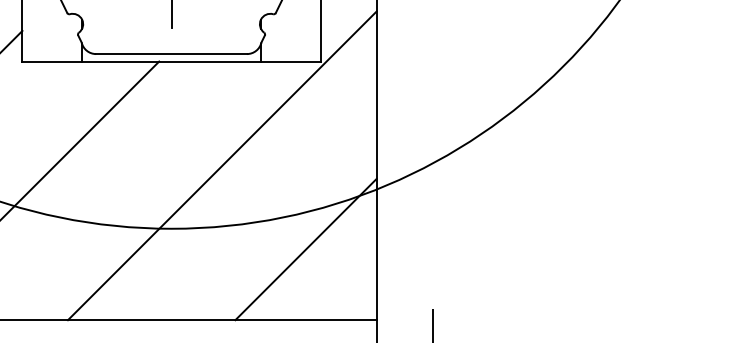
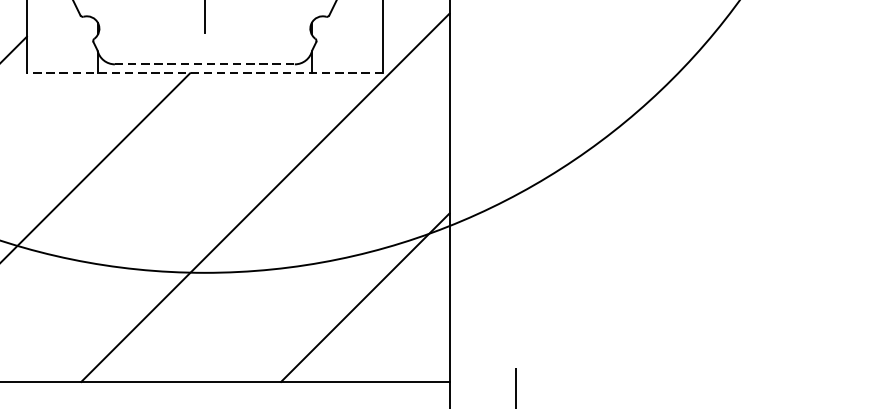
line: (172, 54) -> (206, 64), solid -> dashed
line: (171, 61) -> (204, 73), solid -> dashed

